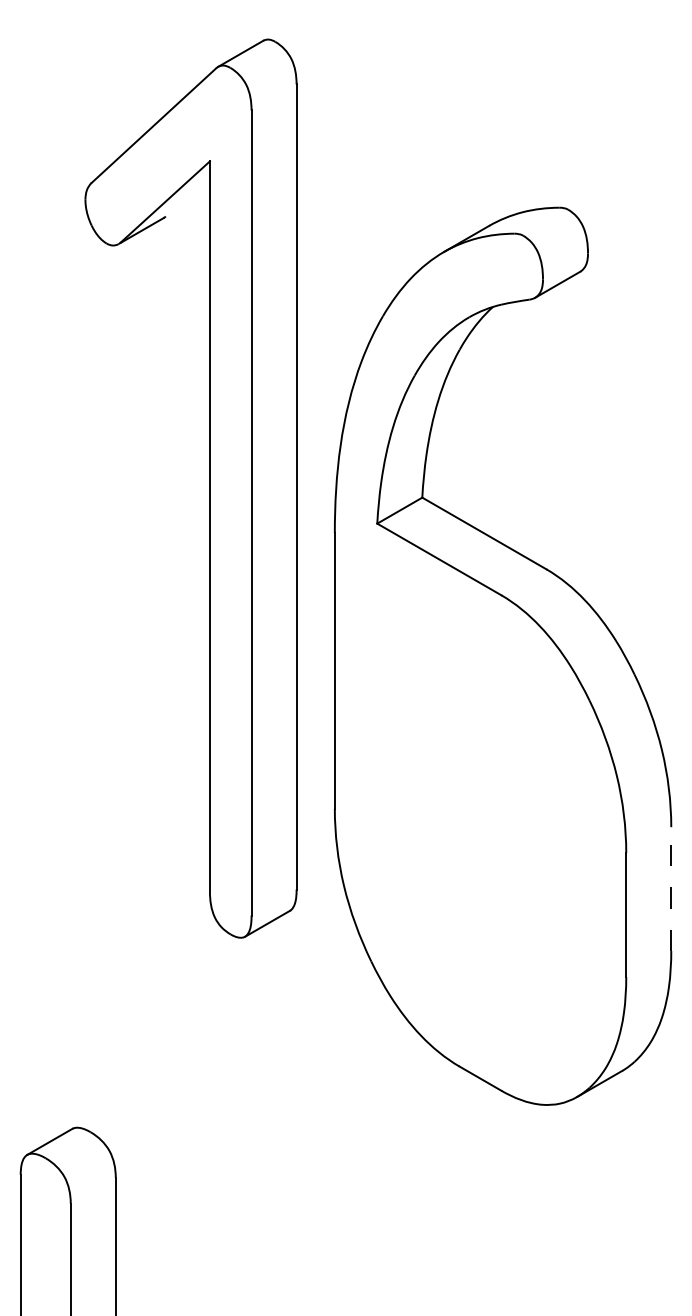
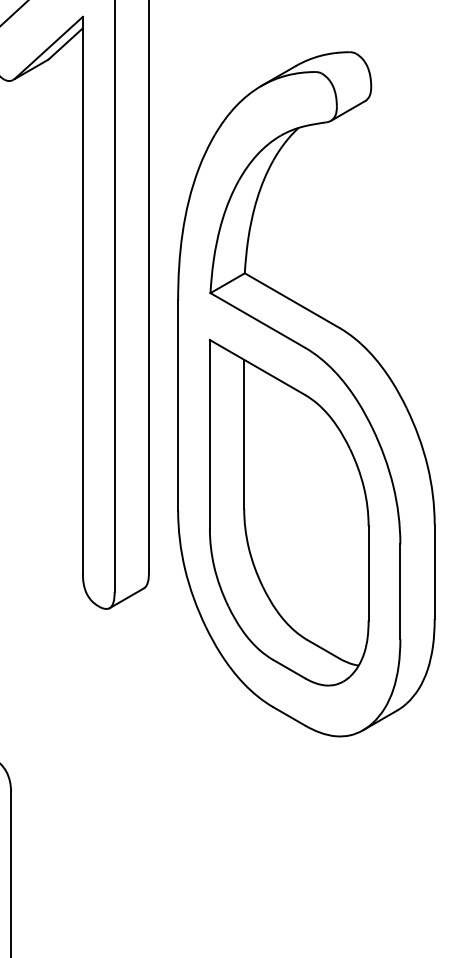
line: (187, 196) -> (65, 43), added
part: (480, 811) -> (289, 512), added
line: (671, 889) -> (434, 572), dashed -> solid

